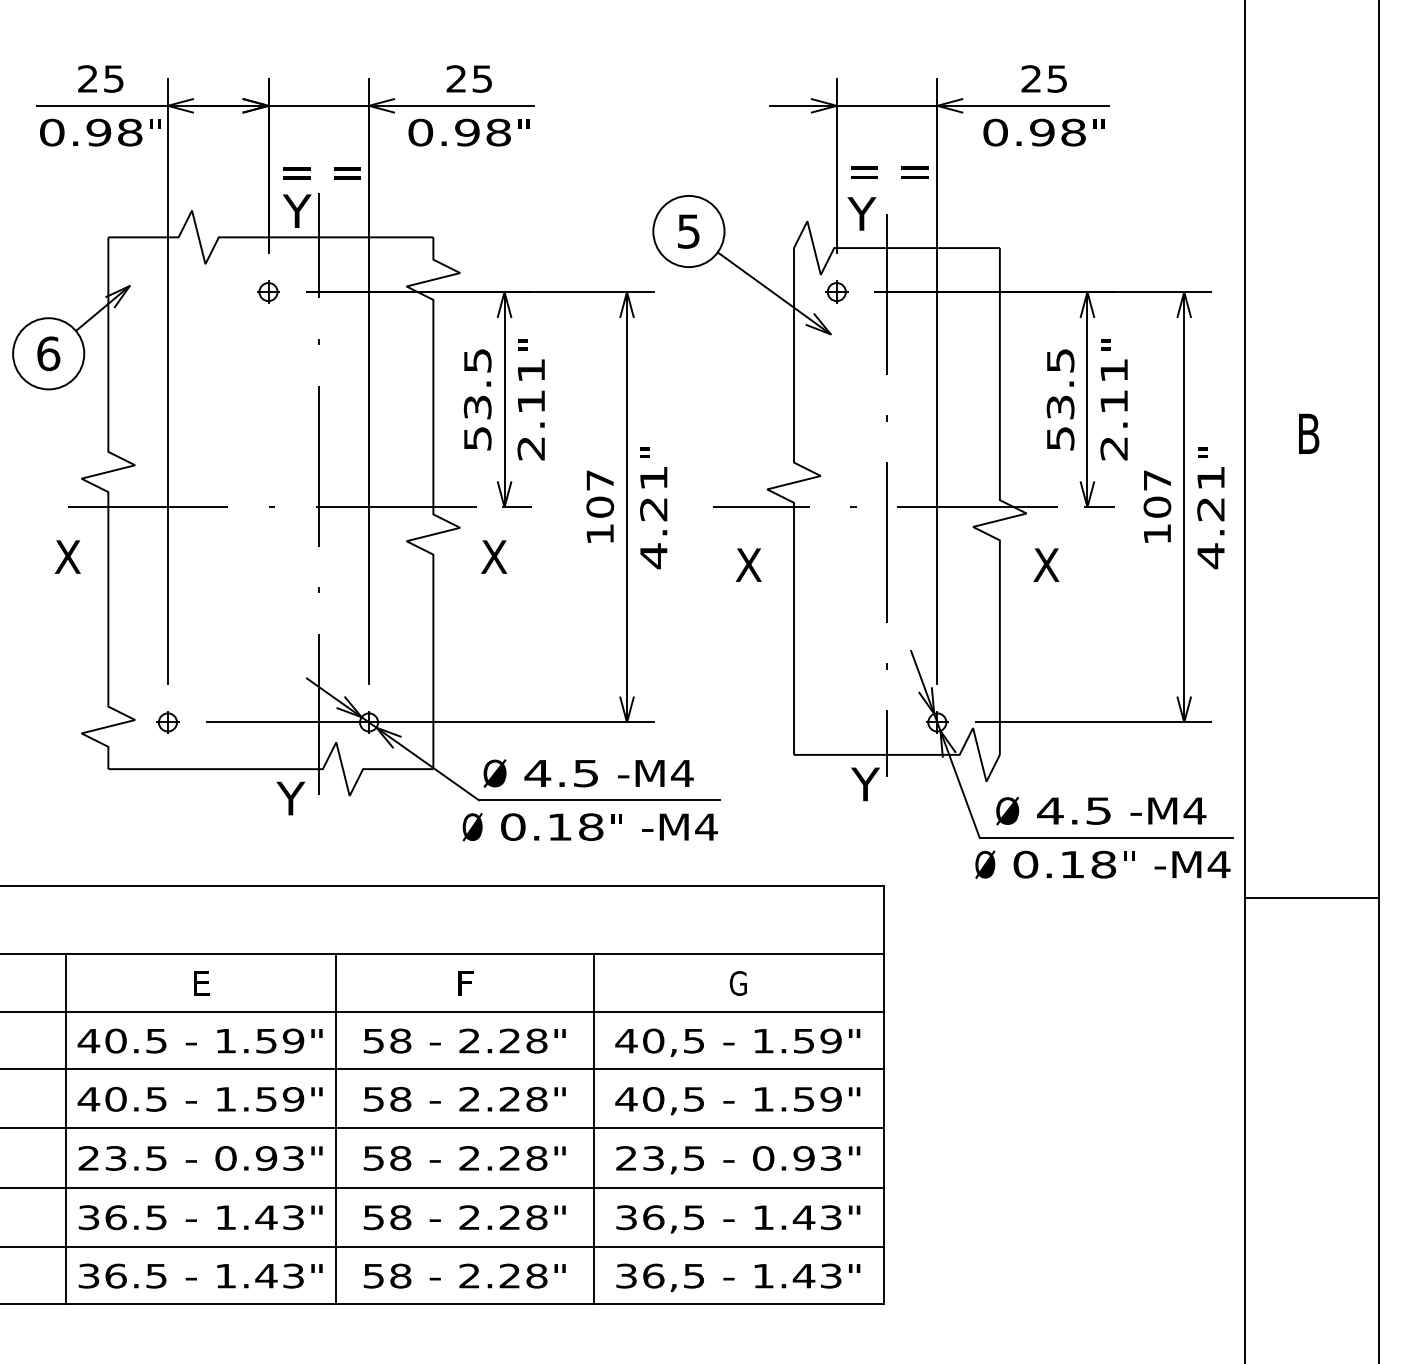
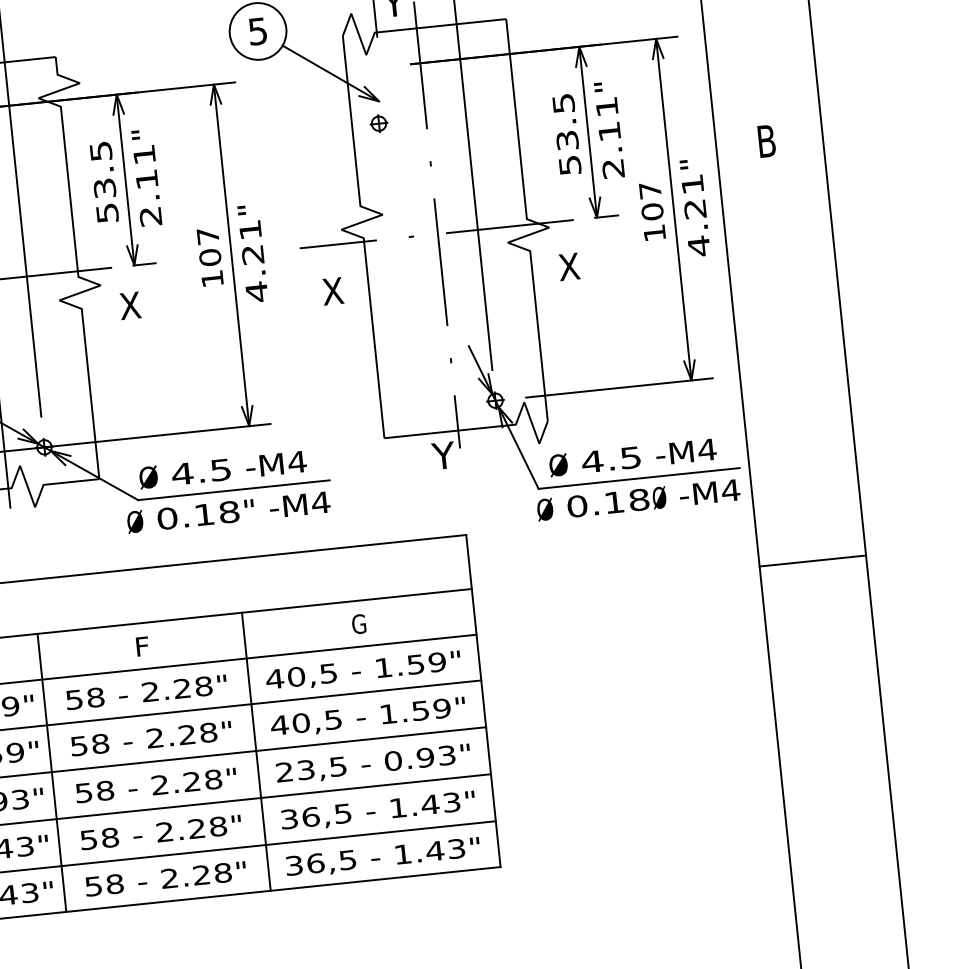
part: (836, 291) -> (378, 123), moved
text: (1129, 864) -> (659, 497), " -> Ø
line: (1312, 898) -> (813, 561), moved

